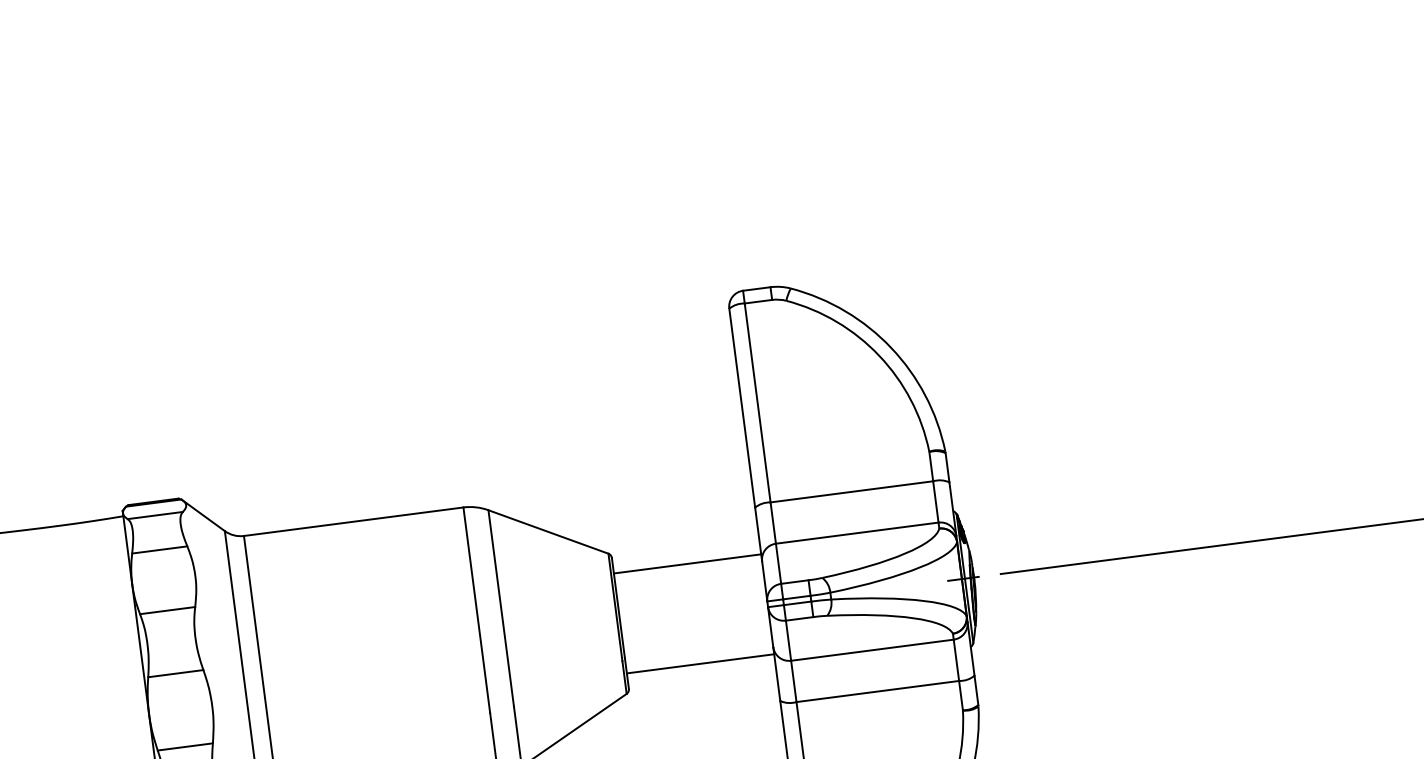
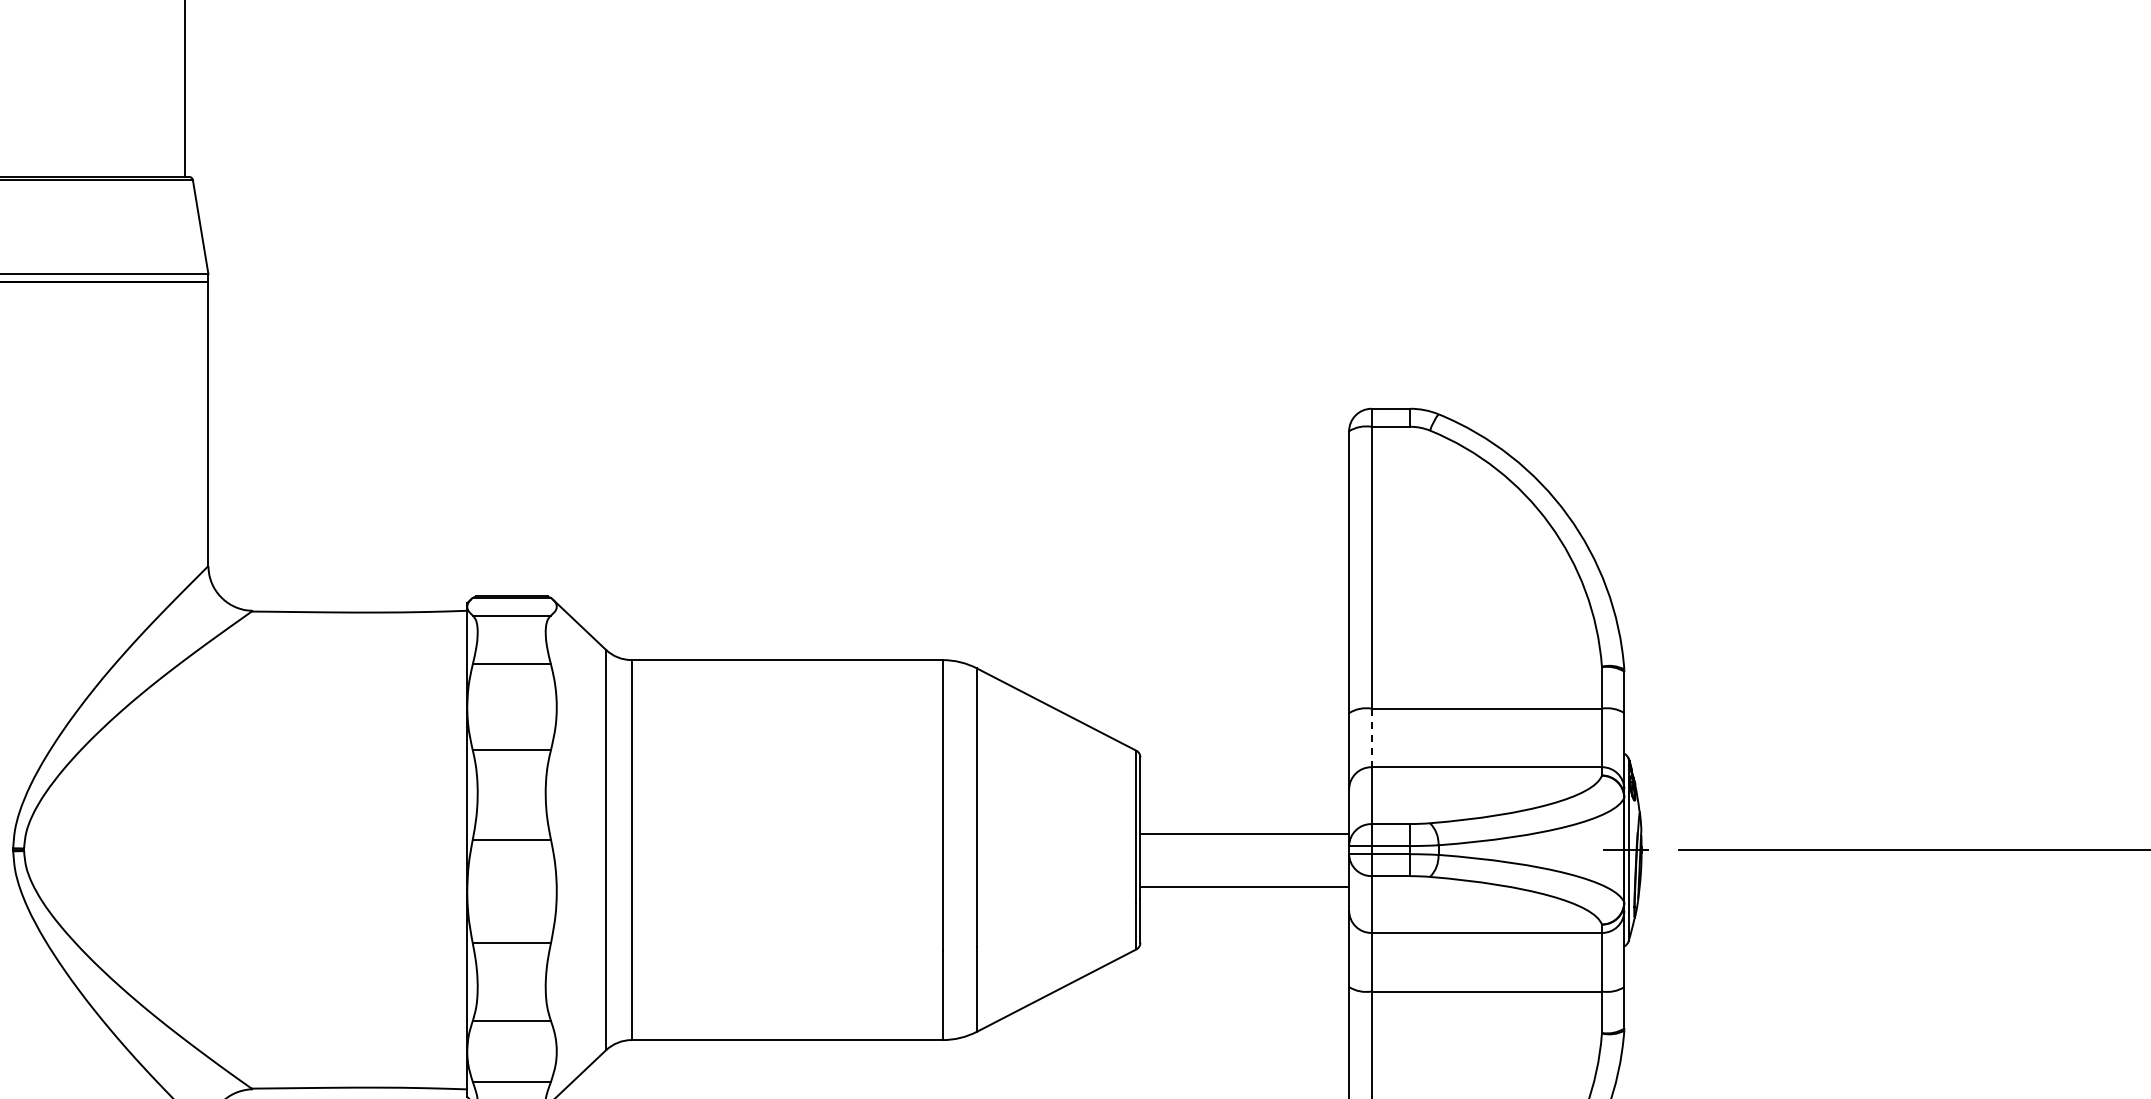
line: (773, 523) -> (1371, 738), solid -> dashed
line: (687, 564) -> (1244, 834), moved
line: (700, 663) -> (1244, 886), moved

